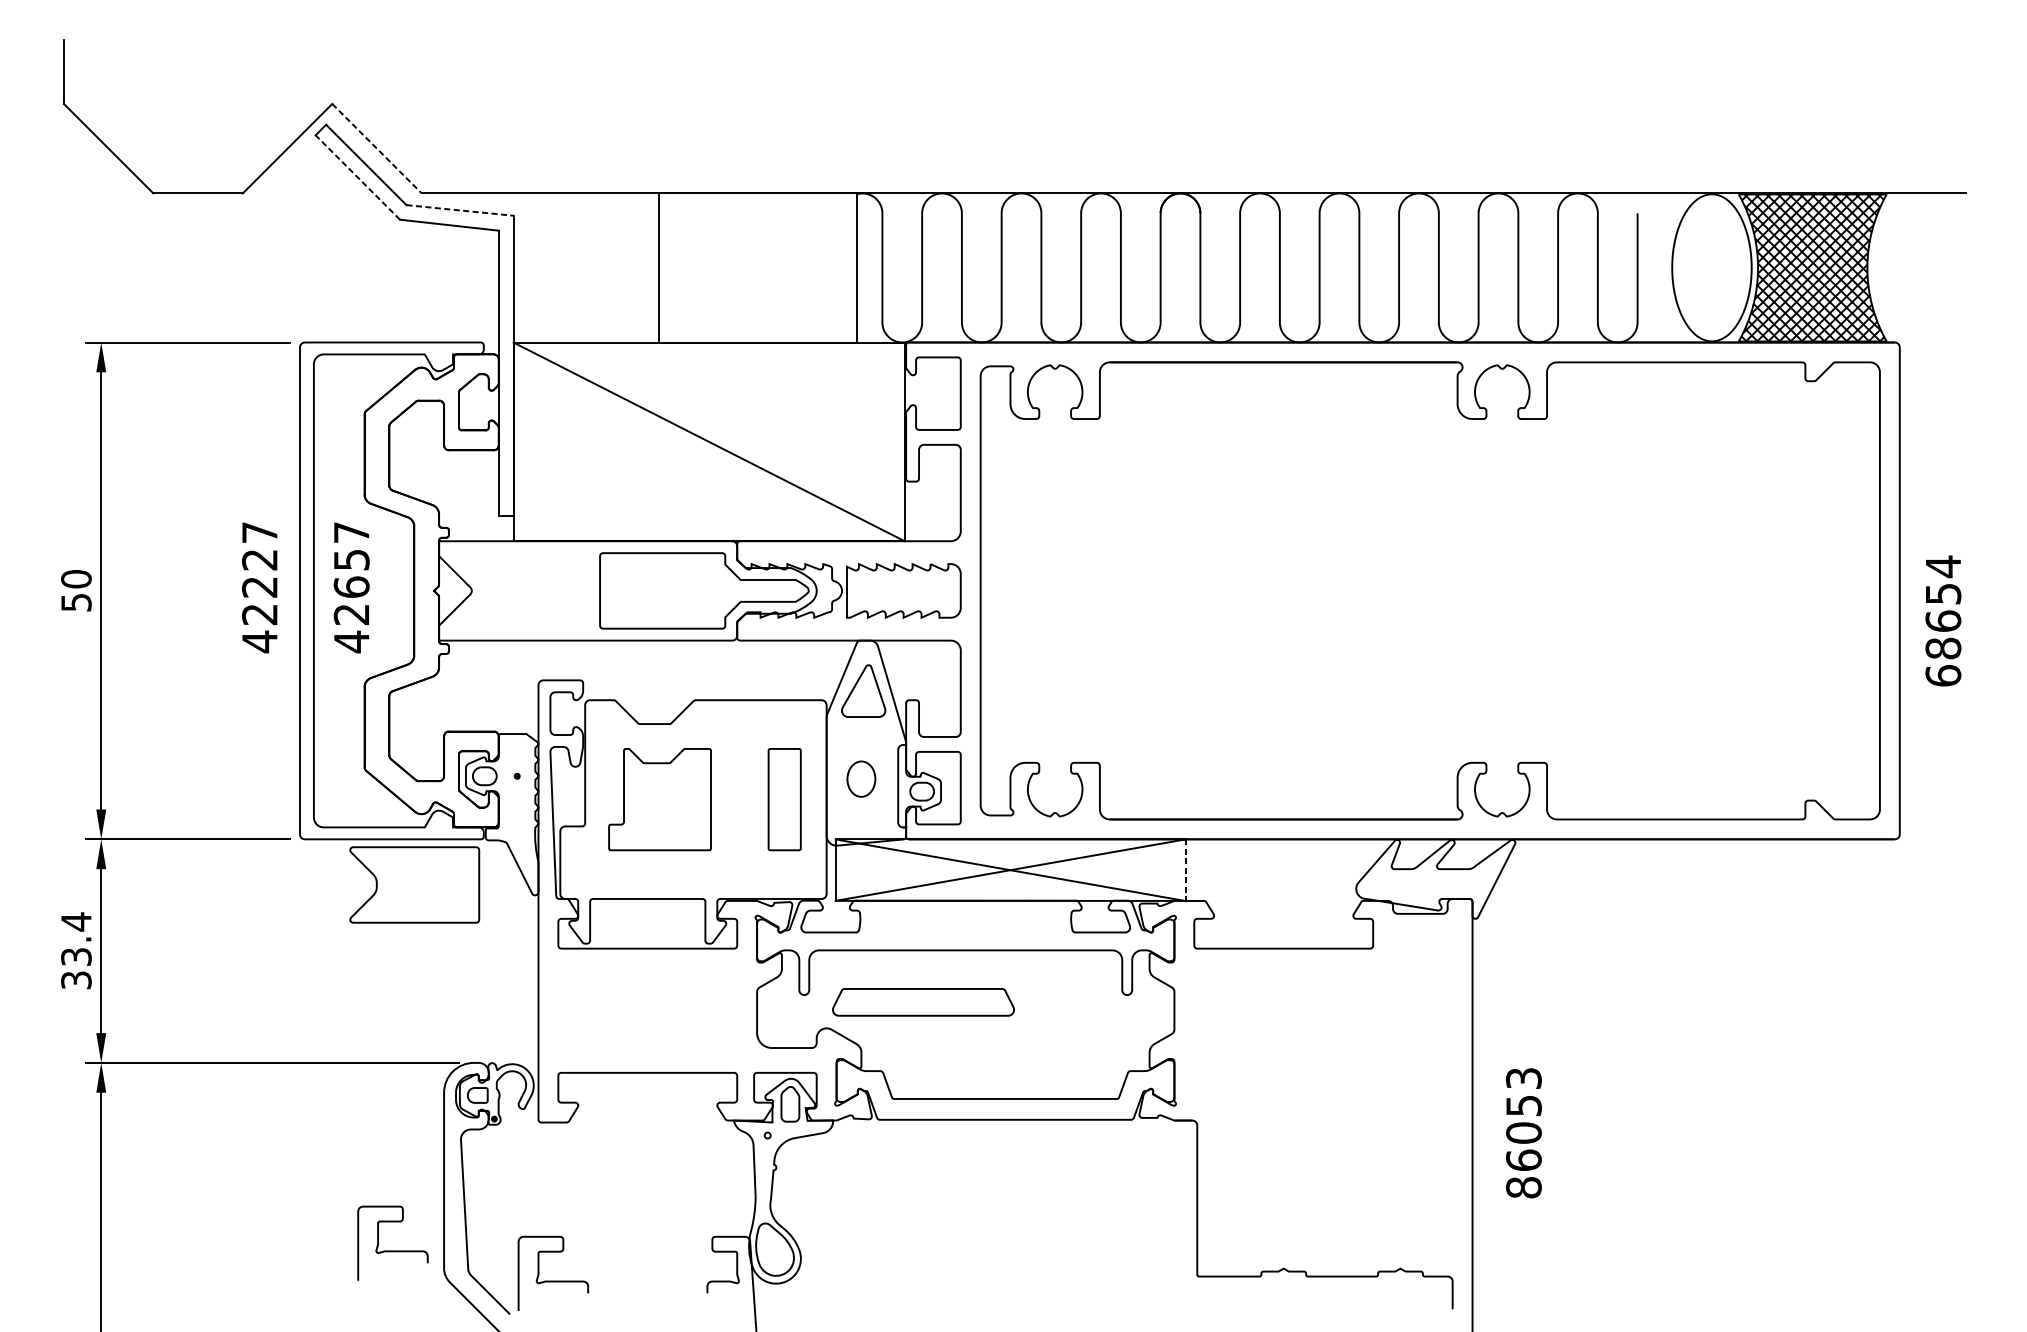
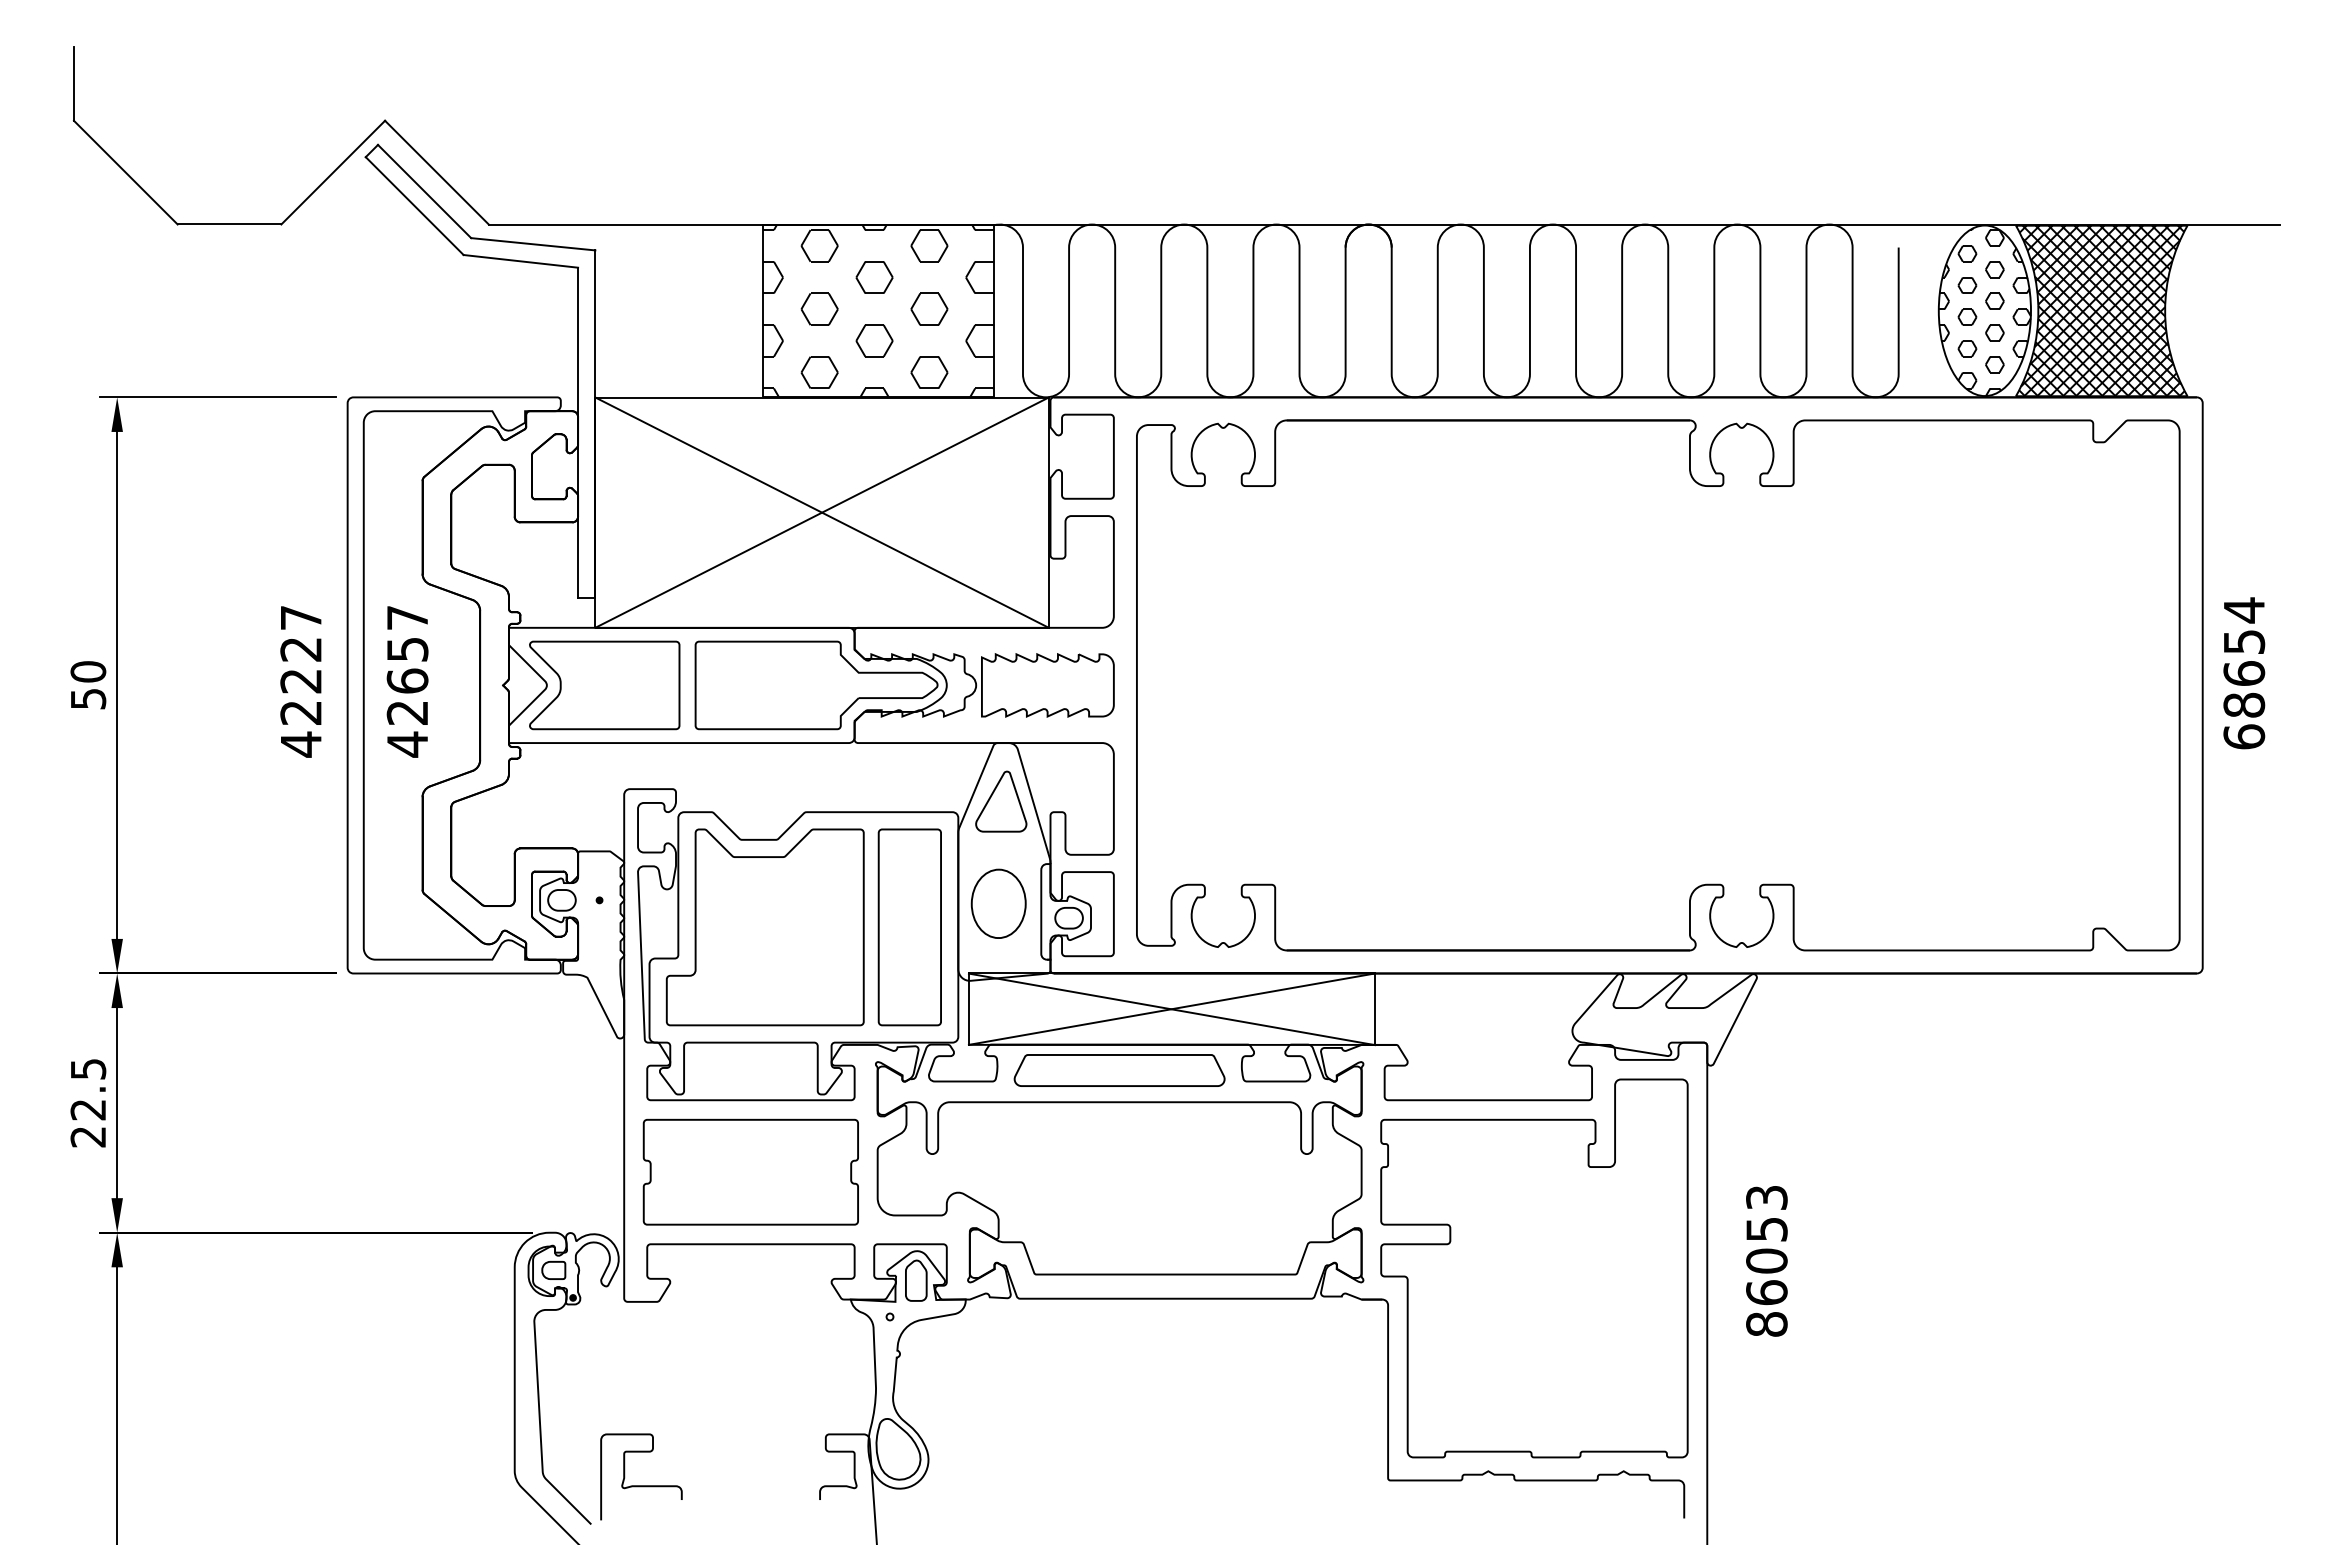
line: (377, 149) -> (437, 173), dashed -> solid
line: (357, 177) -> (414, 205), dashed -> solid
line: (460, 210) -> (533, 244), dashed -> solid
hatch: (757, 267) -> (878, 310), added
hatch: (1711, 269) -> (1984, 312), added
line: (708, 441) -> (821, 512), added
text: (1943, 621) -> (2244, 673), moved
part: (861, 778) -> (998, 903), size x1.67
part: (659, 799) -> (764, 927), size x1.67
part: (784, 799) -> (909, 927), size x1.67
line: (1186, 870) -> (1375, 1009), dashed -> solid
part: (414, 885) -> (604, 685), moved
text: (76, 950) -> (88, 1102), 33.4 -> 22.5
curve: (923, 989) -> (1119, 1055), moved
part: (647, 1010) -> (750, 1171), added
part: (1323, 1093) -> (1534, 1268), added
text: (1523, 1133) -> (1766, 1261), moved
curve: (393, 1250) -> (455, 1450), removed

